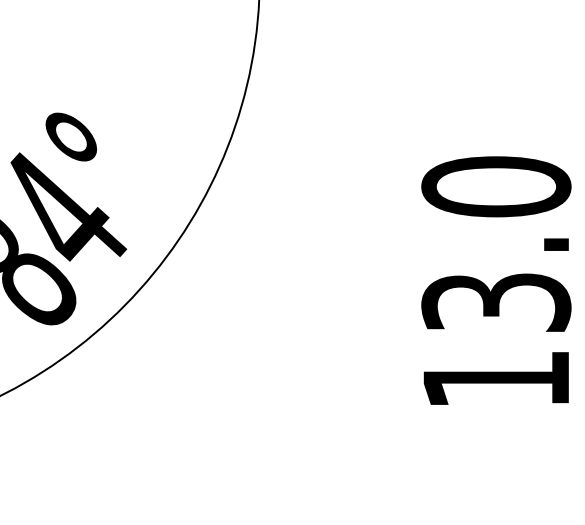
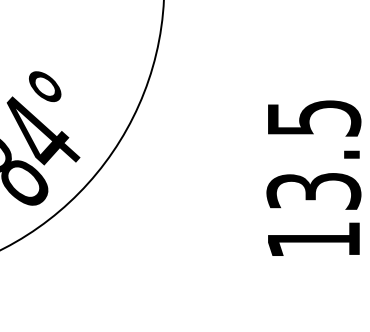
text: (495, 185) -> (313, 117), 13.0 -> 13.5

